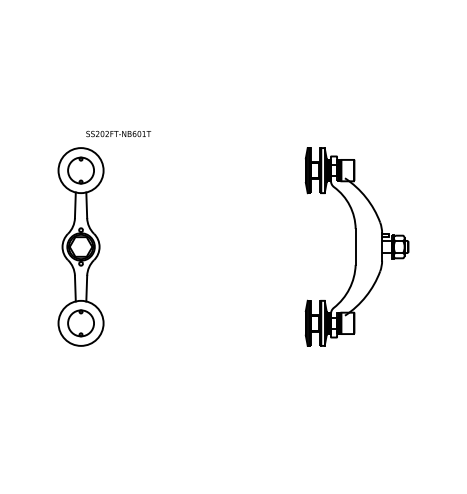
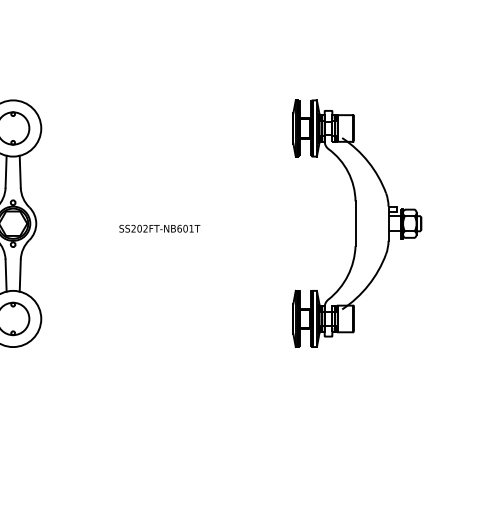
text: (118, 134) -> (159, 229), moved

